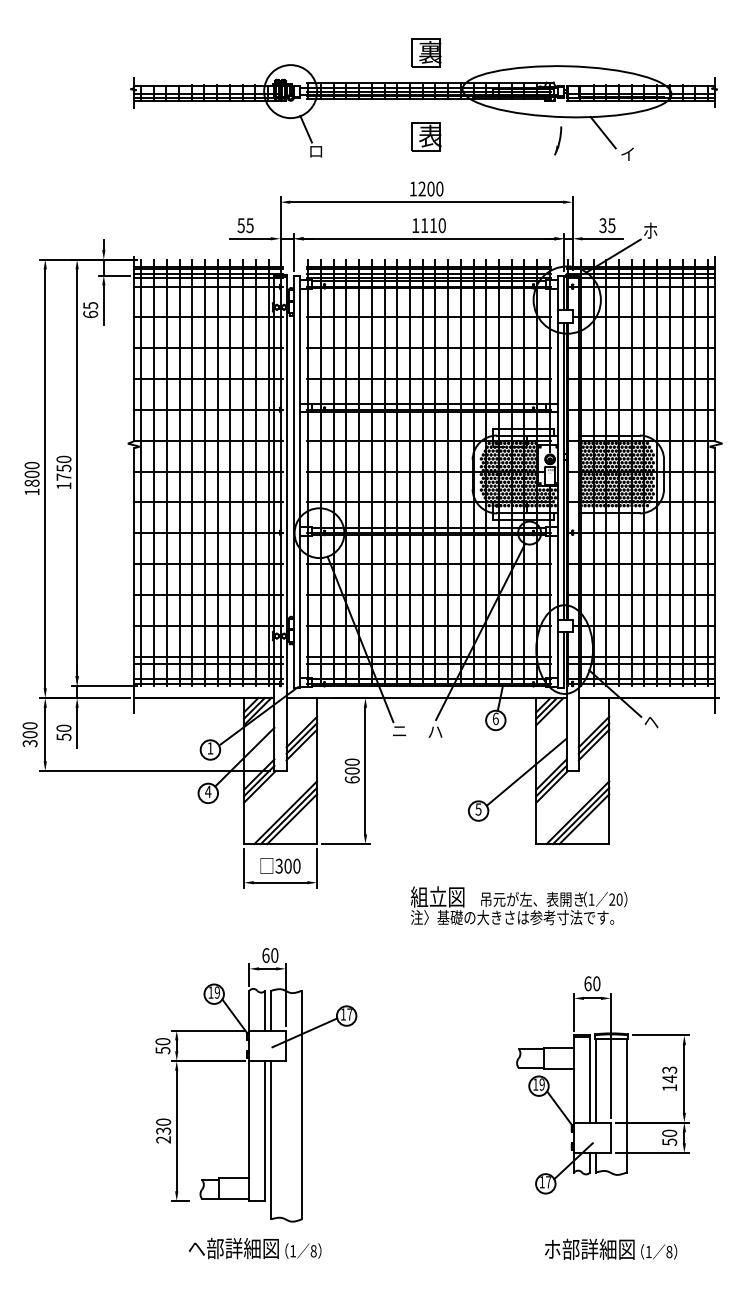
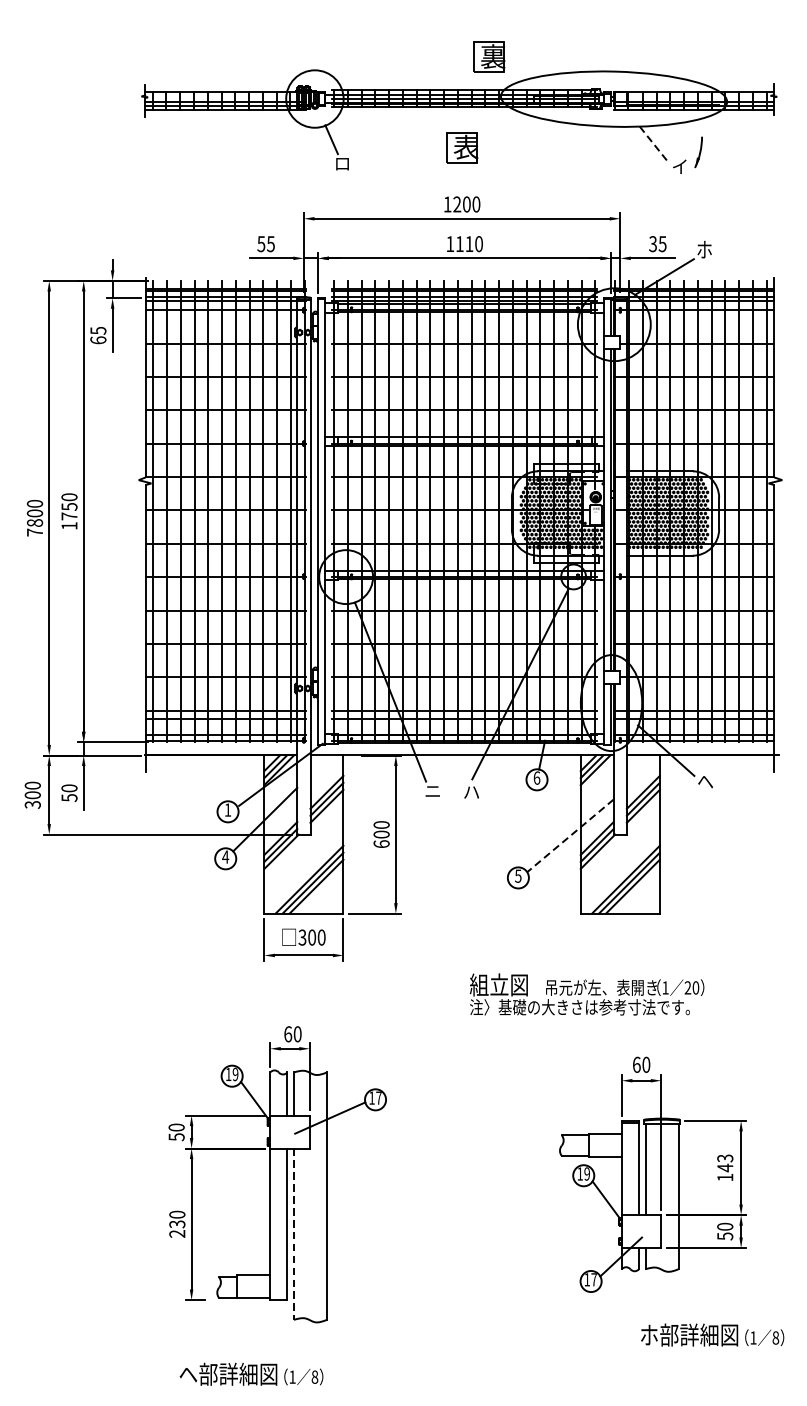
part: (426, 52) -> (489, 56), moved
line: (603, 132) -> (653, 143), solid -> dashed
part: (558, 140) -> (699, 151), moved
text: (31, 491) -> (34, 531), 1800 -> 7800
line: (526, 772) -> (570, 836), solid -> dashed
text: (519, 905) -> (587, 994), moved
line: (271, 1140) -> (294, 1234), solid -> dashed
text: (254, 1248) -> (250, 1374), moved
text: (611, 1248) -> (713, 1334), moved

